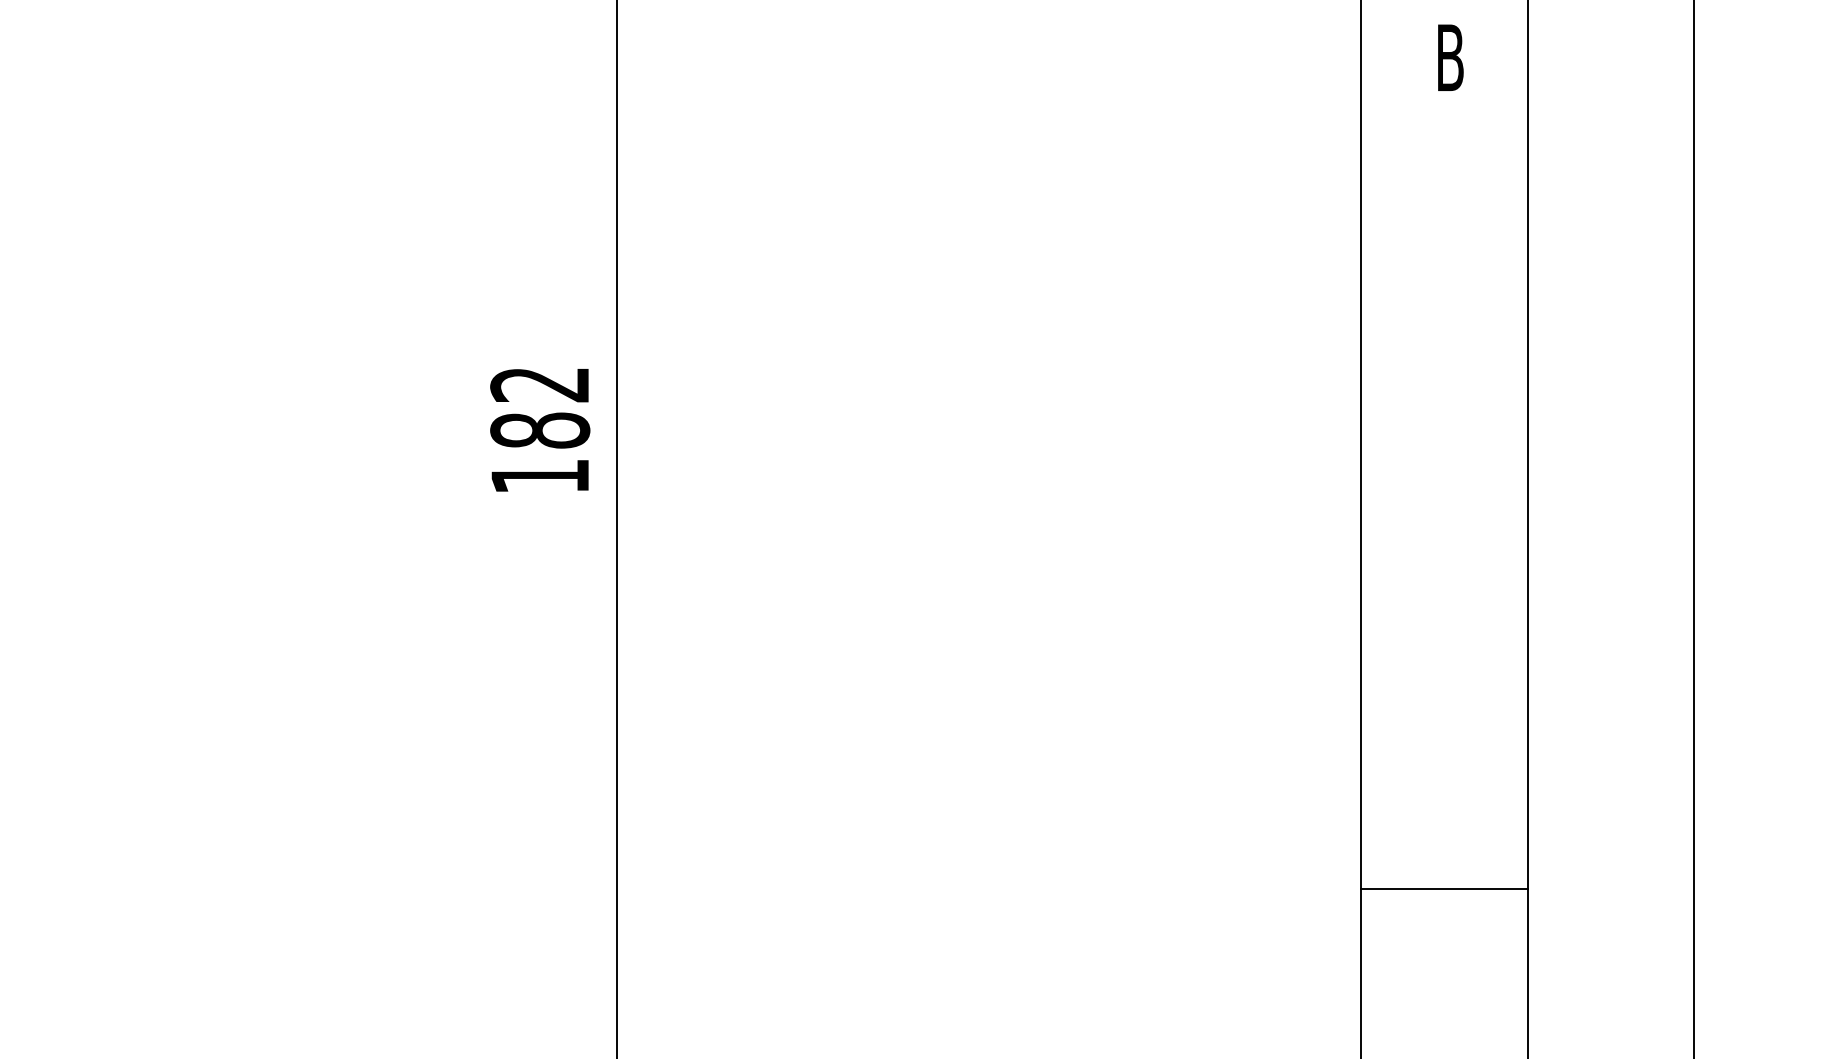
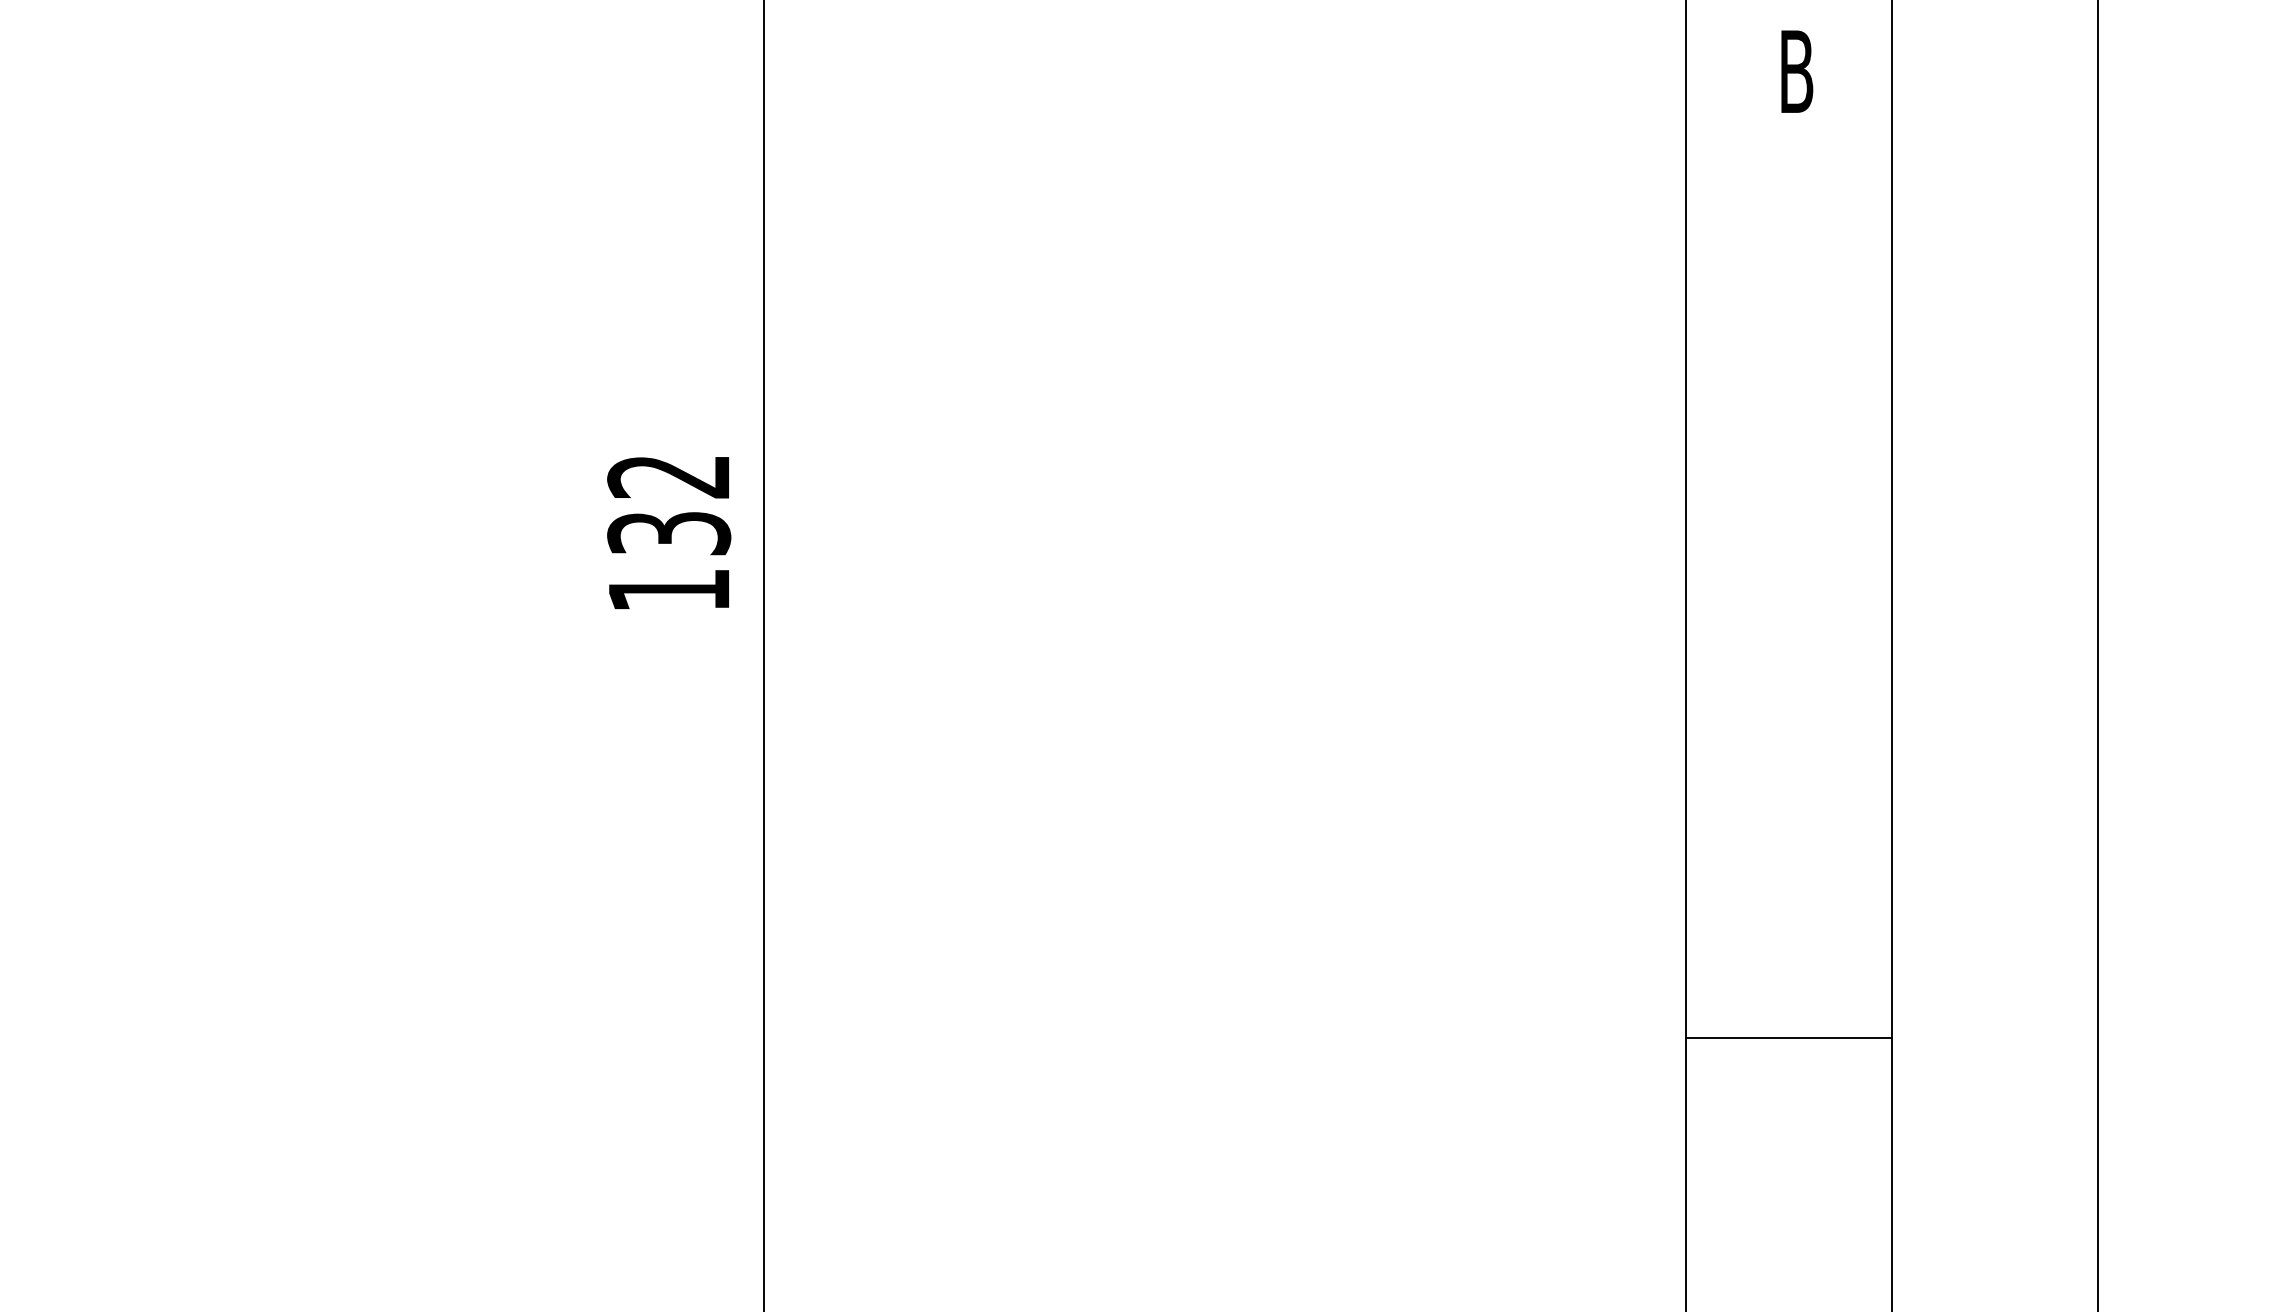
text: (540, 430) -> (669, 533), 182 -> 132
line: (1444, 889) -> (1789, 1037), moved

